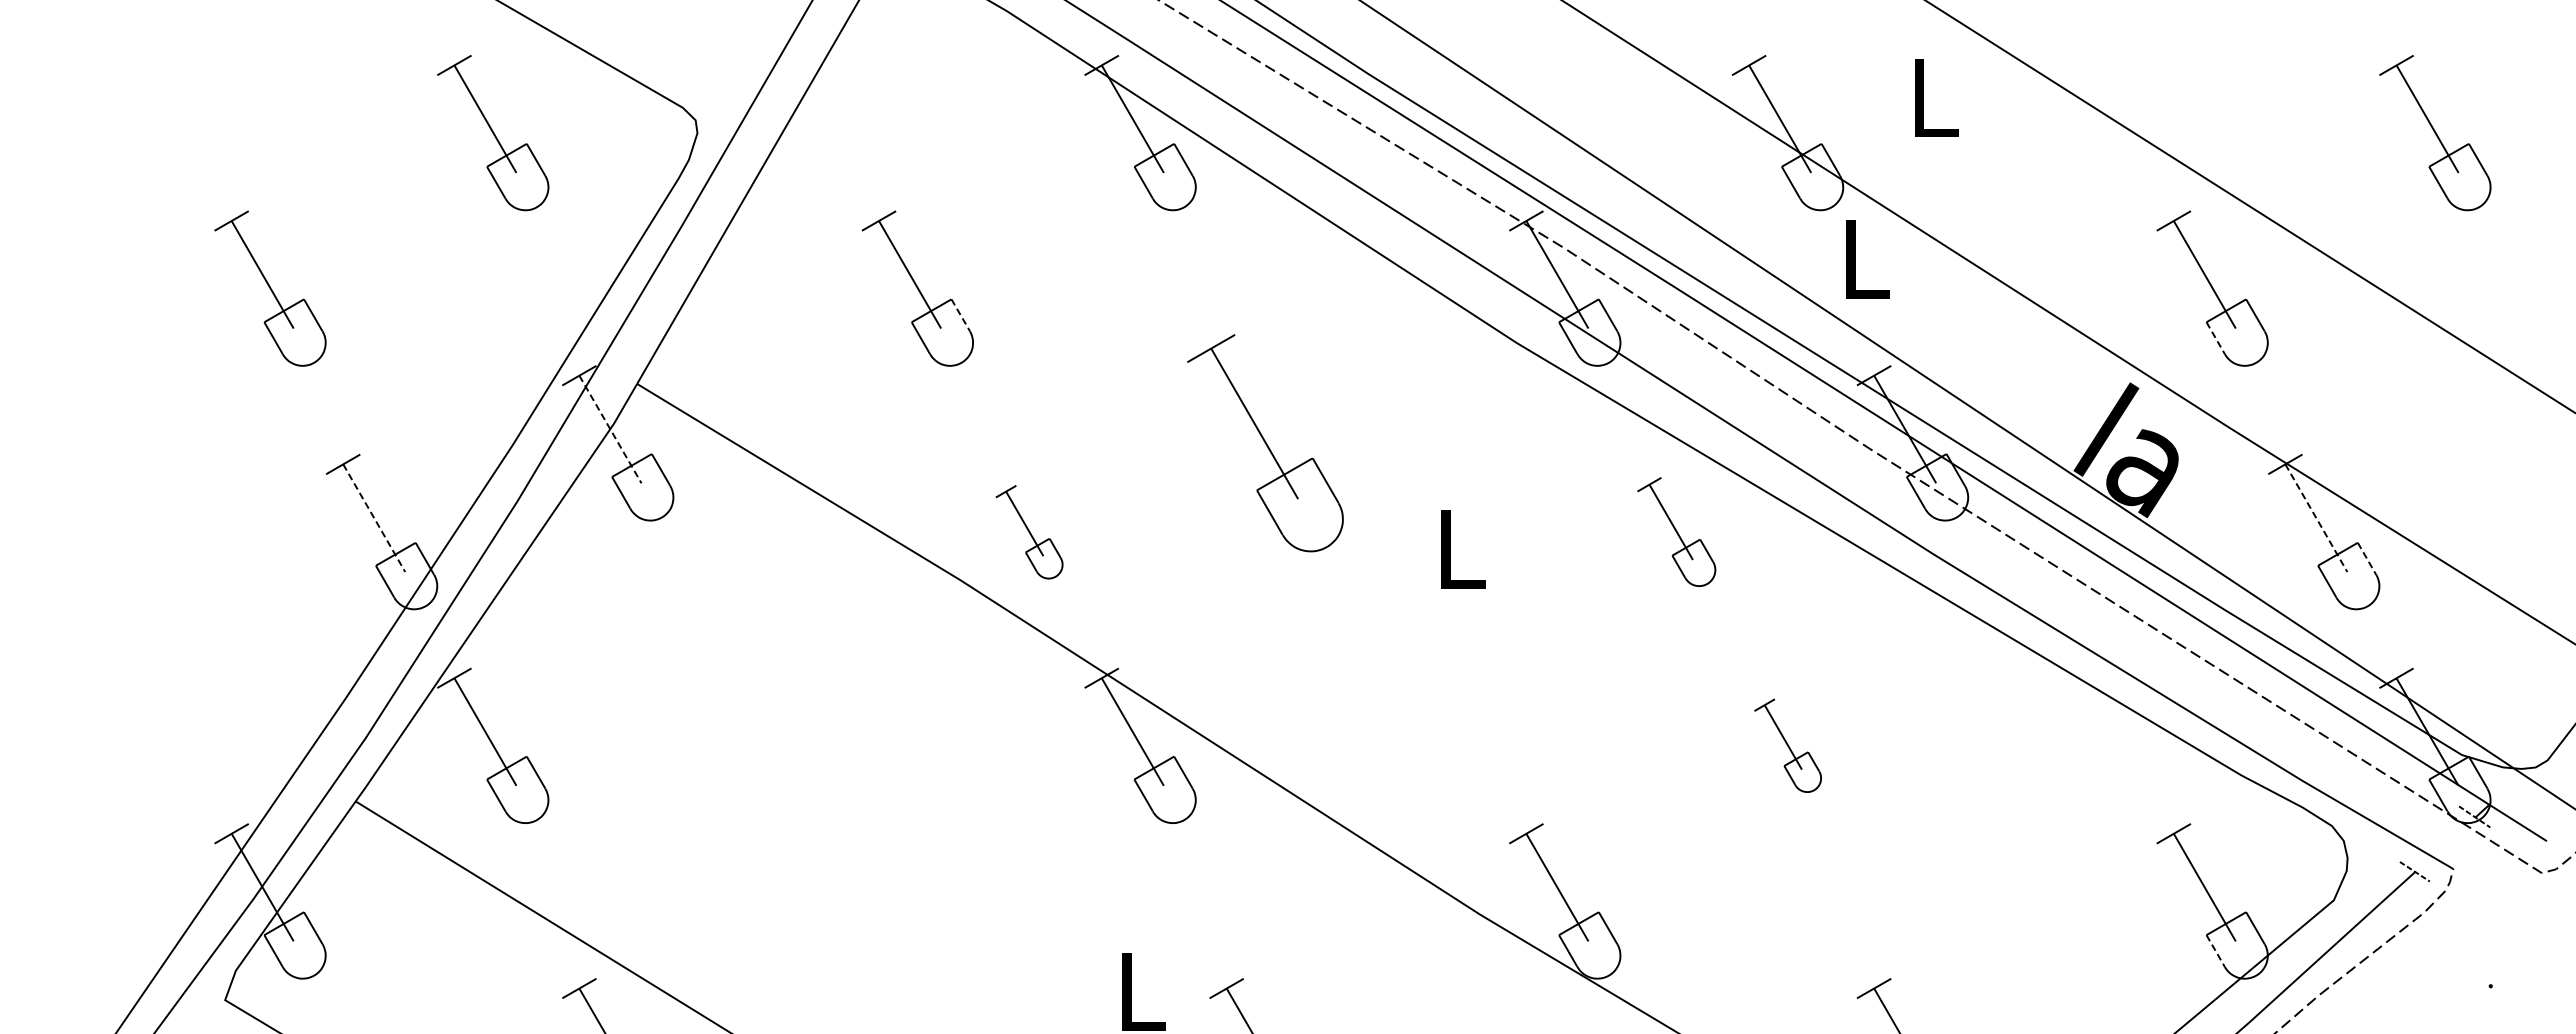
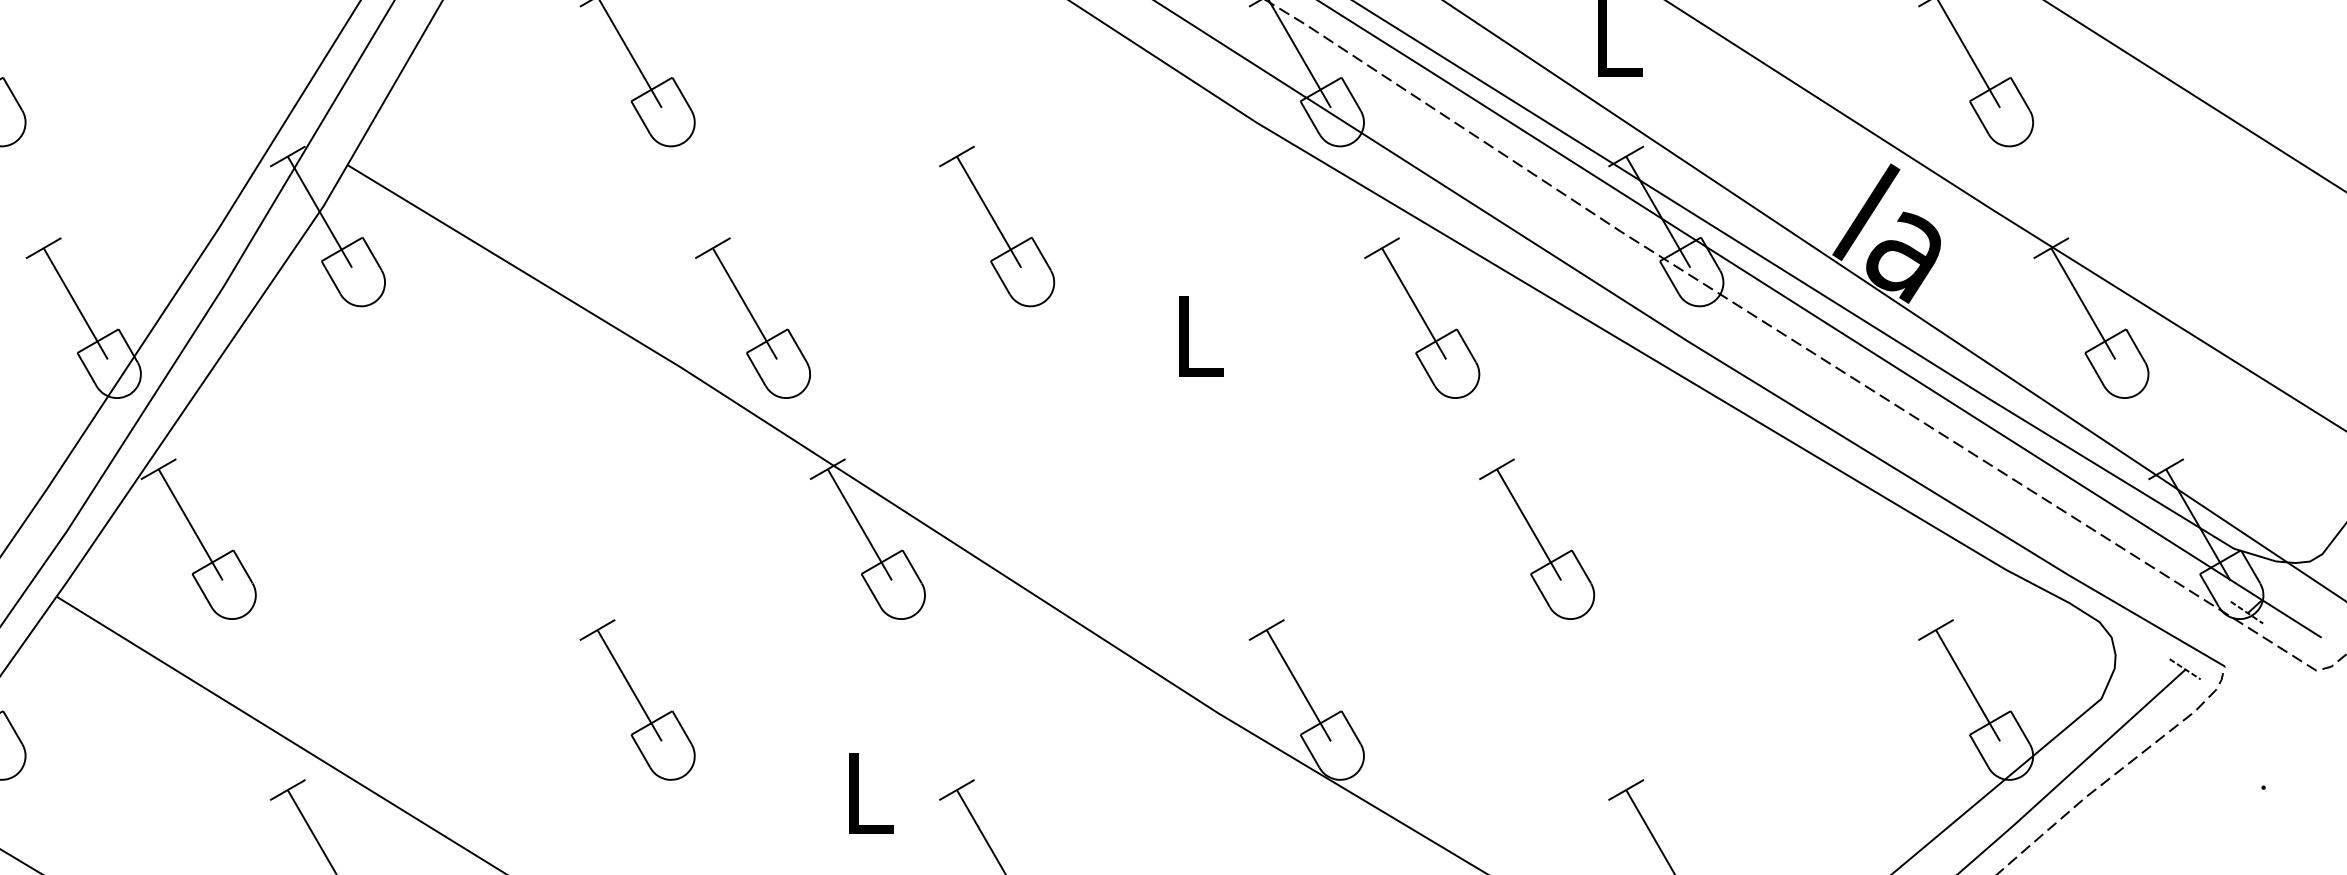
line: (961, 315) -> (682, 94), dashed -> solid
line: (2215, 338) -> (1979, 118), dashed -> solid
line: (610, 429) -> (319, 212), dashed -> solid
part: (1265, 443) -> (997, 226), size x0.71
line: (374, 518) -> (76, 304), dashed -> solid
line: (2316, 518) -> (2083, 304), dashed -> solid
part: (1676, 531) -> (1421, 317), size x1.43
part: (1029, 532) -> (753, 318), size x1.67
line: (2367, 558) -> (2136, 345), dashed -> solid
part: (1787, 745) -> (1536, 538), size x1.67
part: (917, 901) -> (637, 700), added
line: (2215, 951) -> (1979, 751), dashed -> solid

